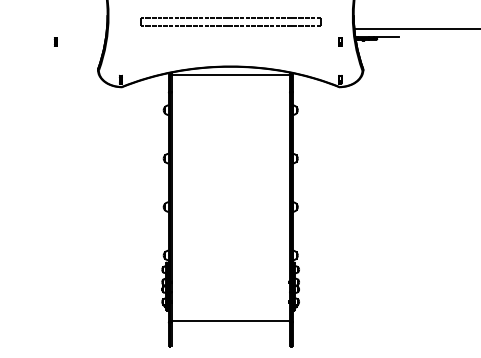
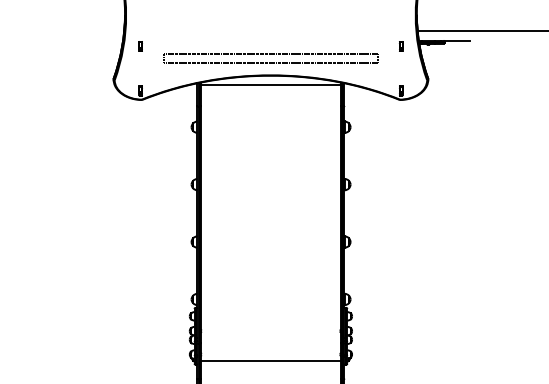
part: (230, 21) -> (270, 57), moved
part: (55, 41) -> (140, 45), moved
line: (230, 320) -> (270, 361), moved

